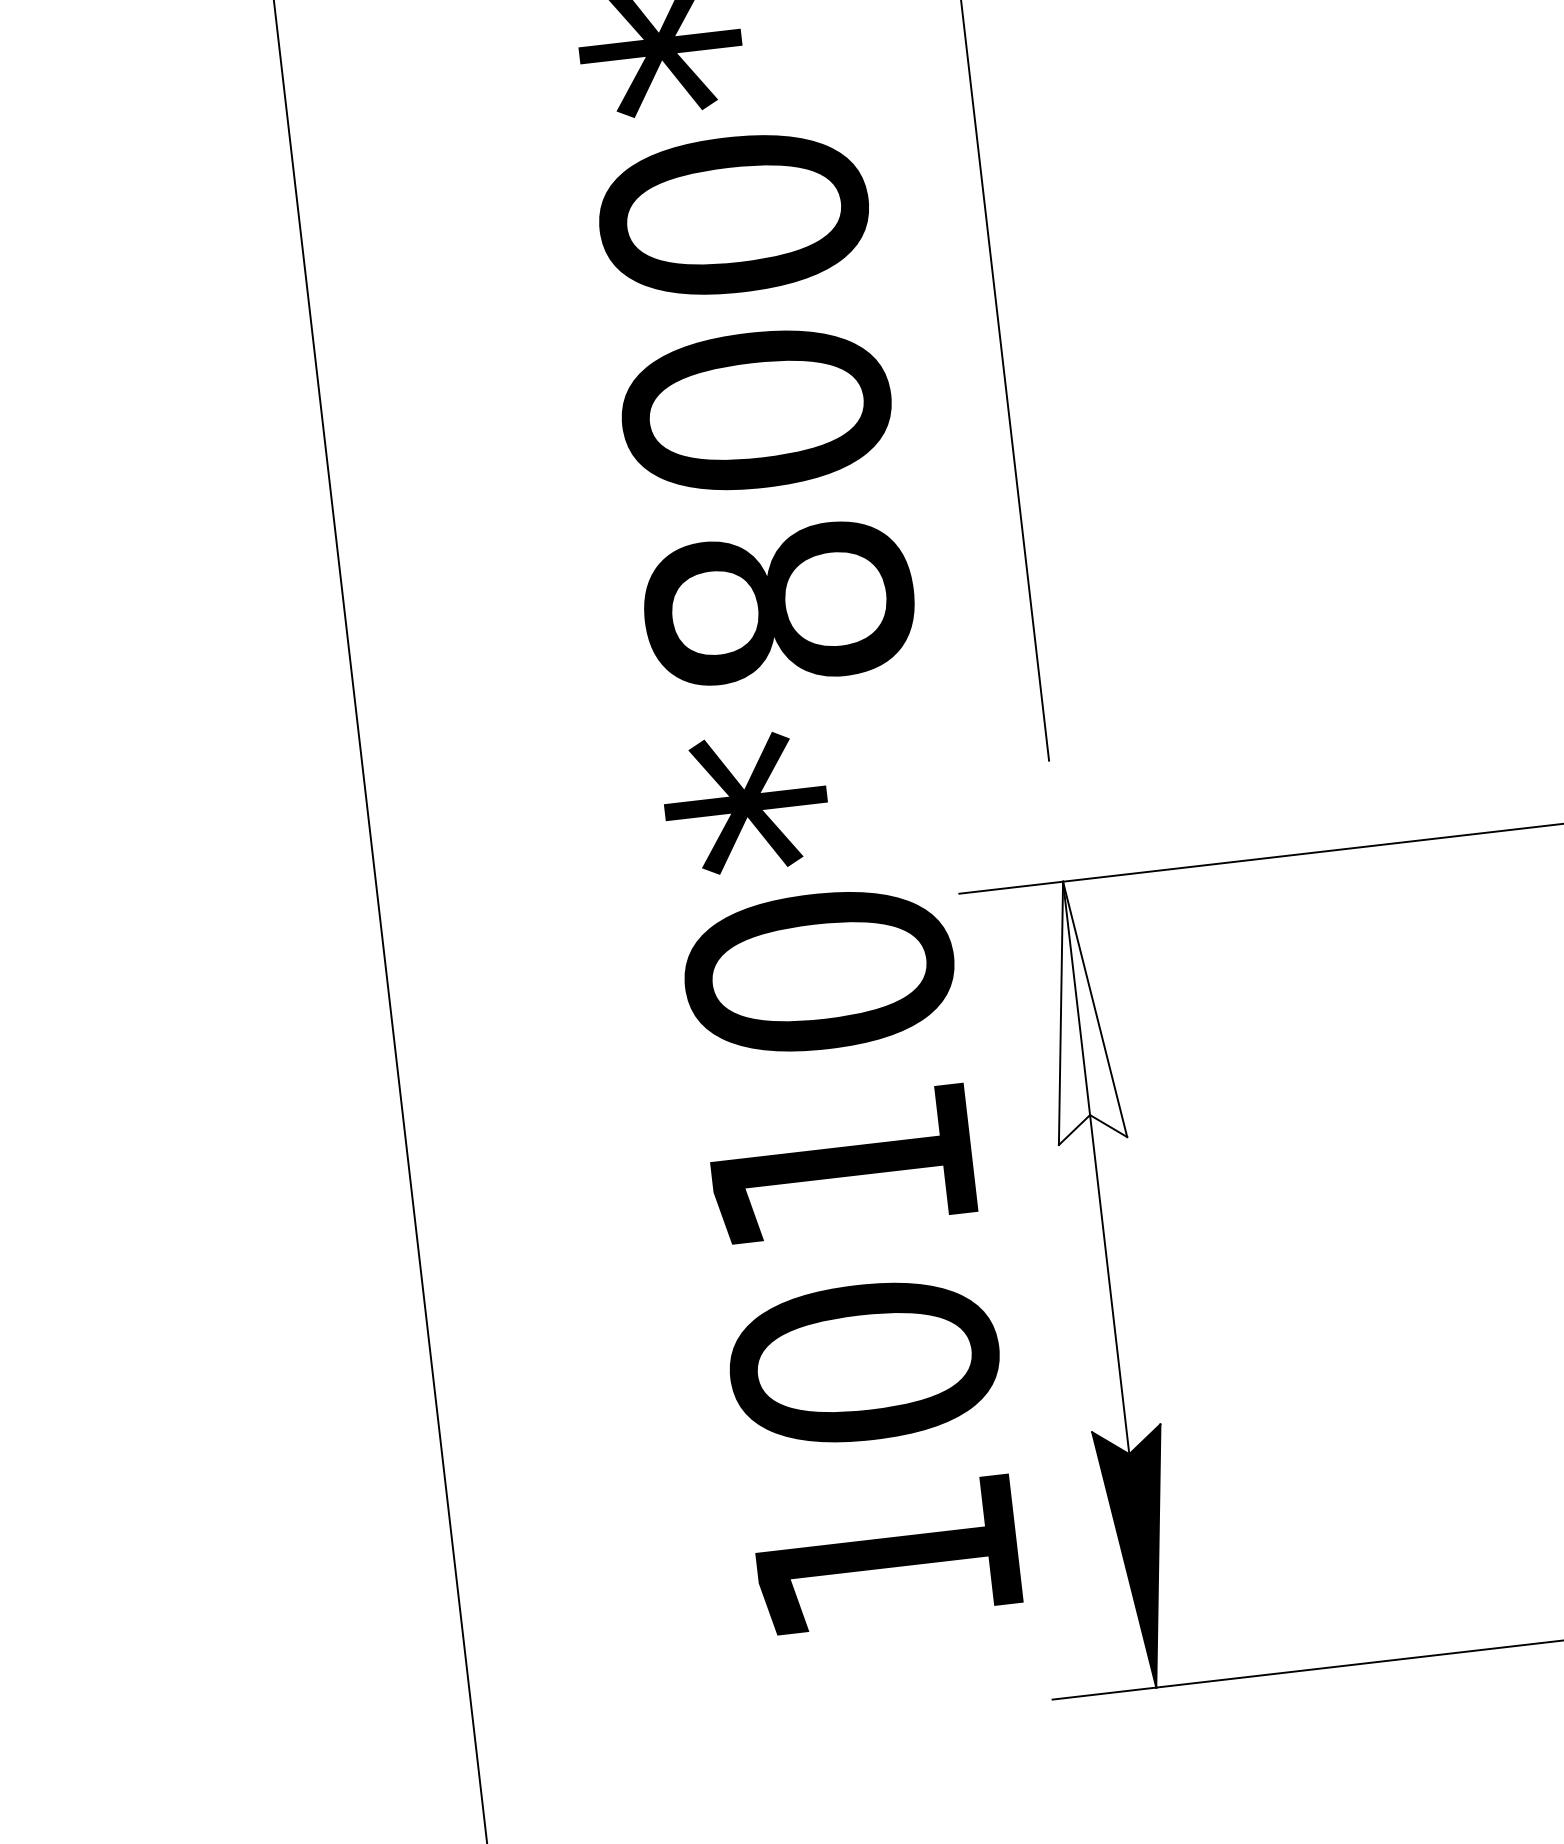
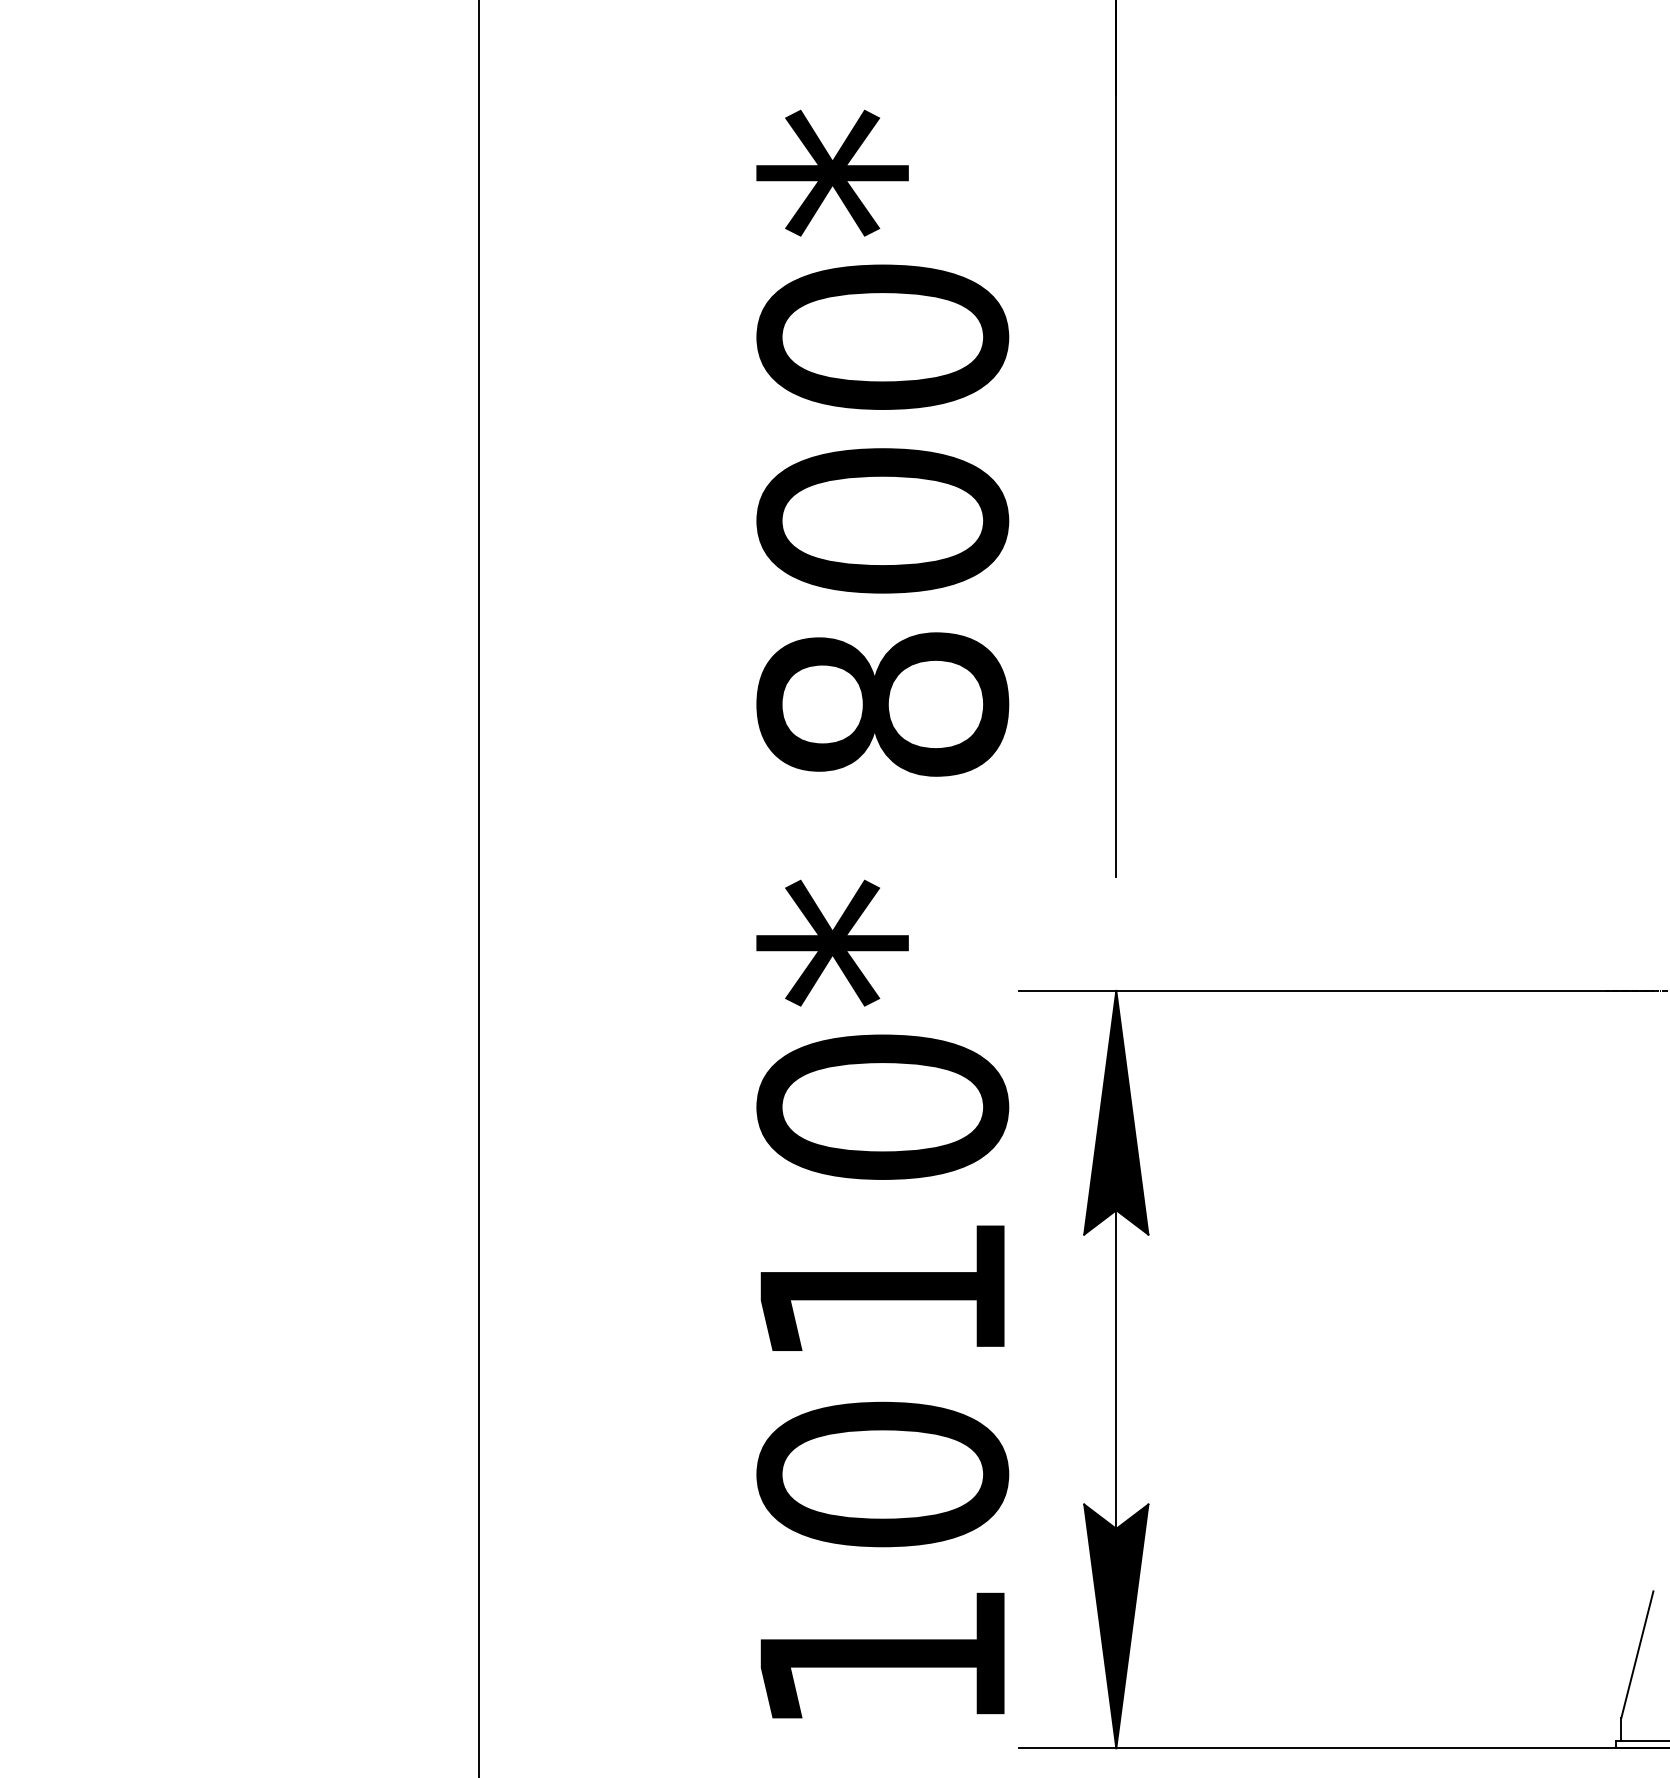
fill: (1078, 1011) -> (1116, 1112), added
text: (842, 1175) -> (882, 1298), moved

